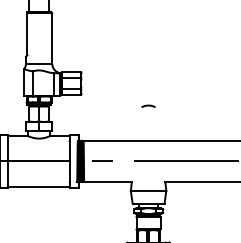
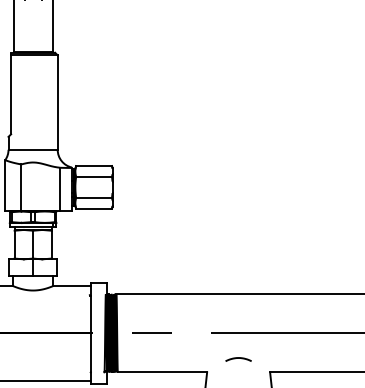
curve: (148, 105) -> (238, 357), moved

